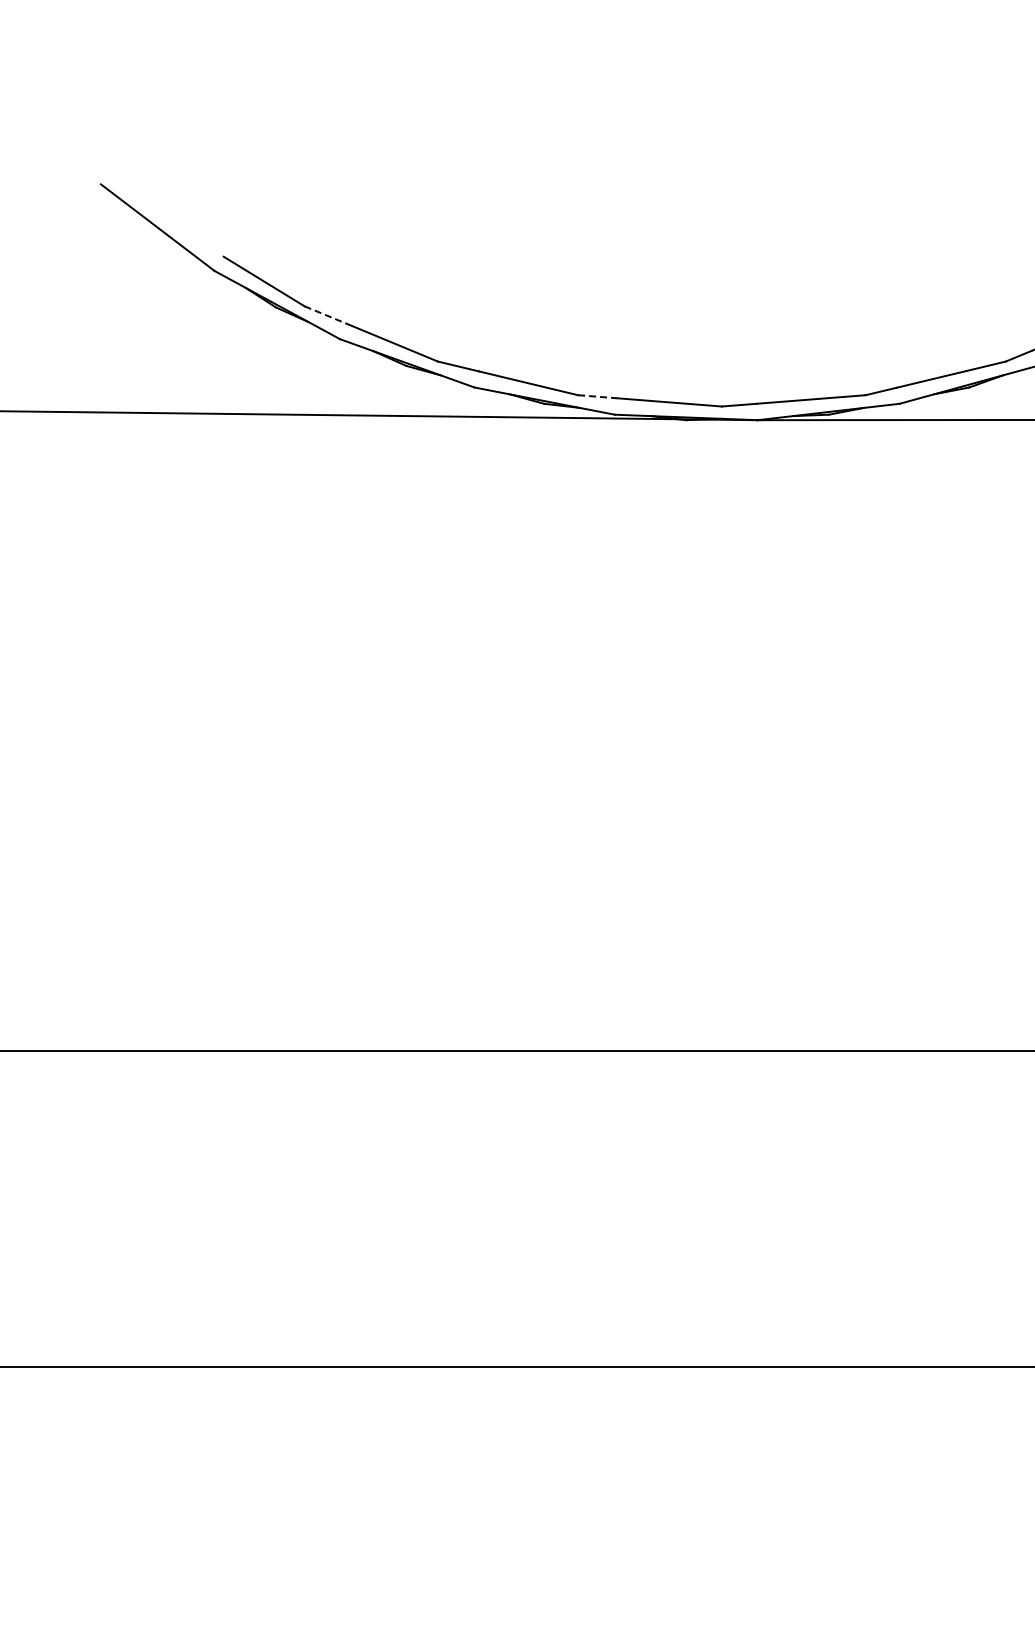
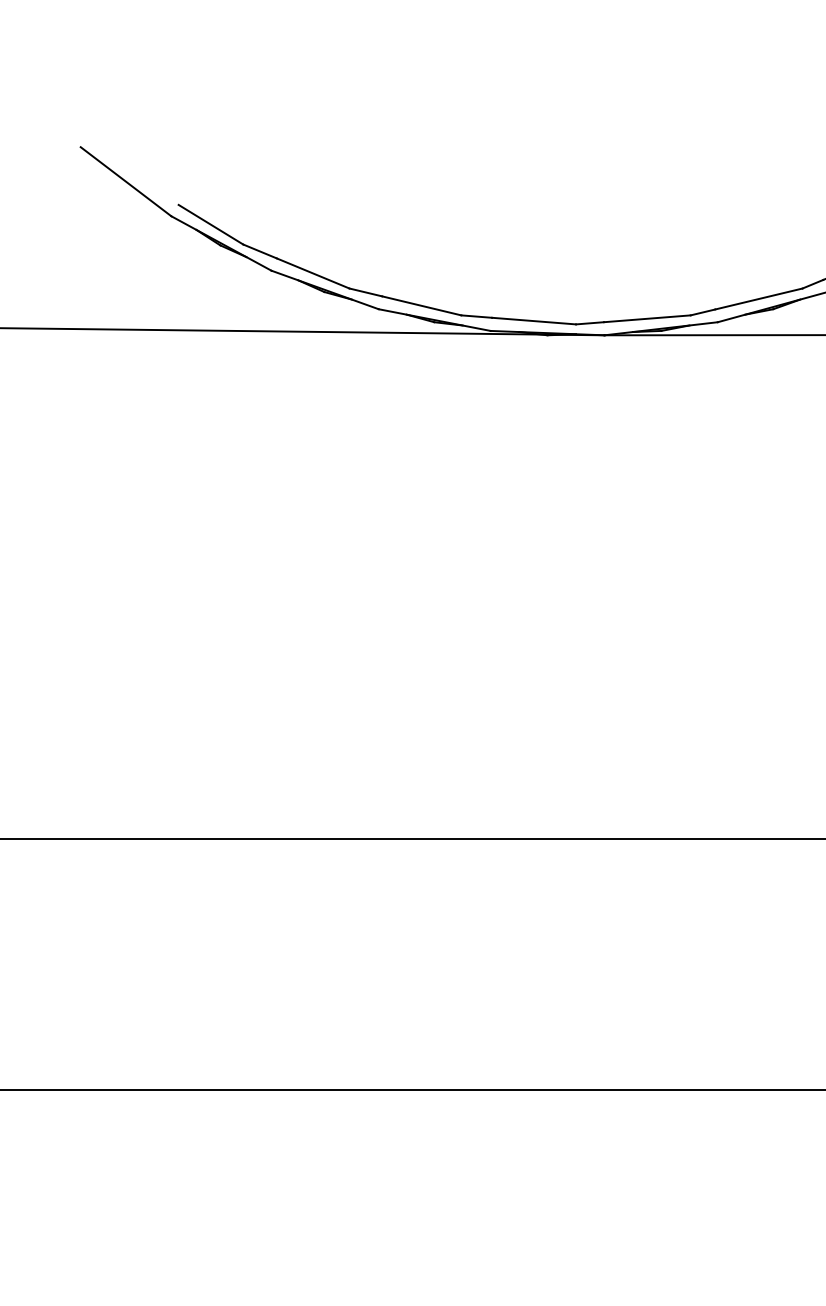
line: (325, 315) -> (259, 251), dashed -> solid
line: (597, 396) -> (476, 316), dashed -> solid

